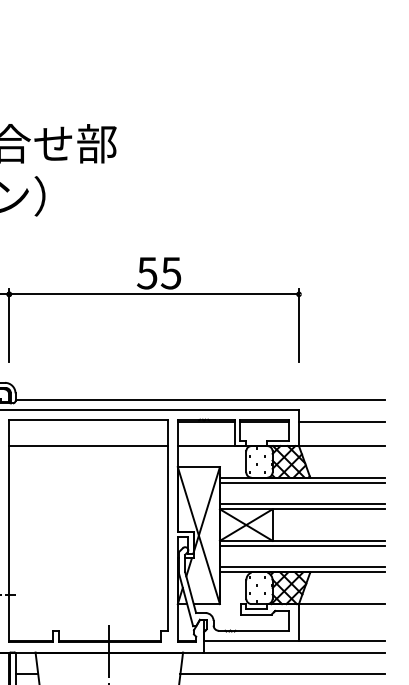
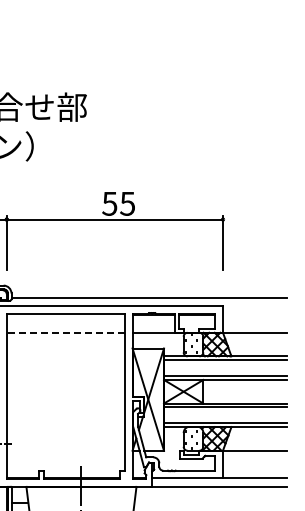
line: (341, 421) -> (254, 314), removed
line: (87, 445) -> (65, 332), solid -> dashed
line: (282, 673) -> (210, 502), removed

